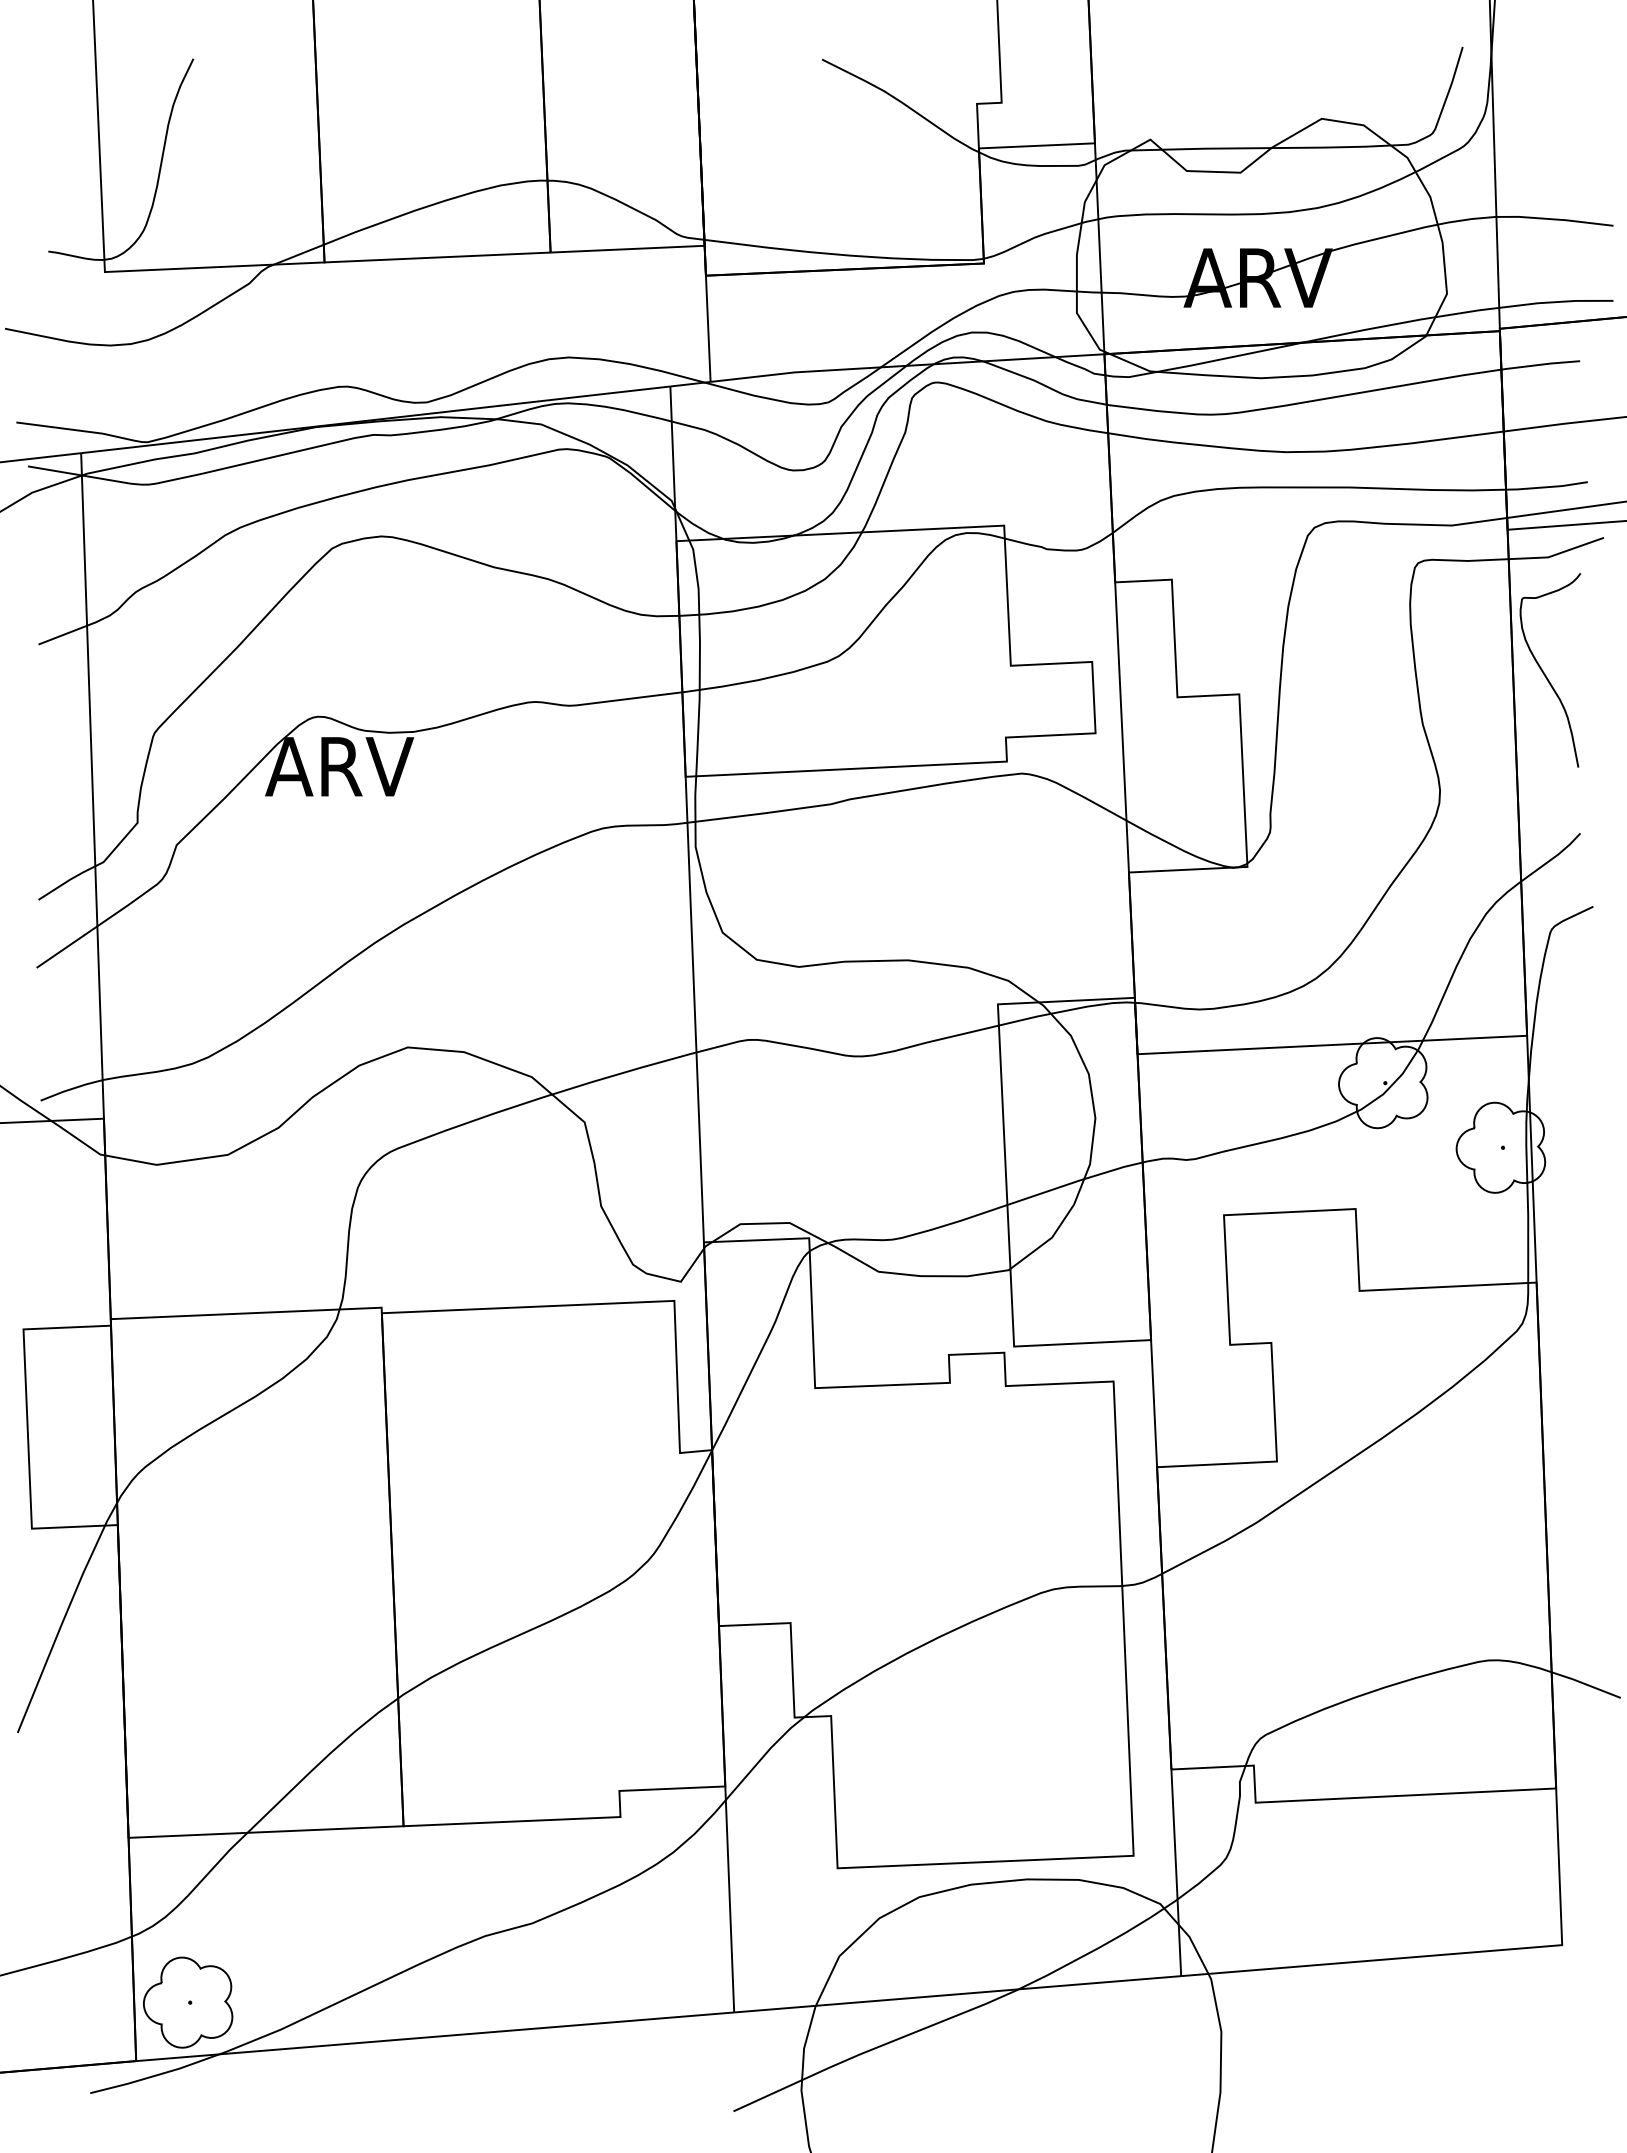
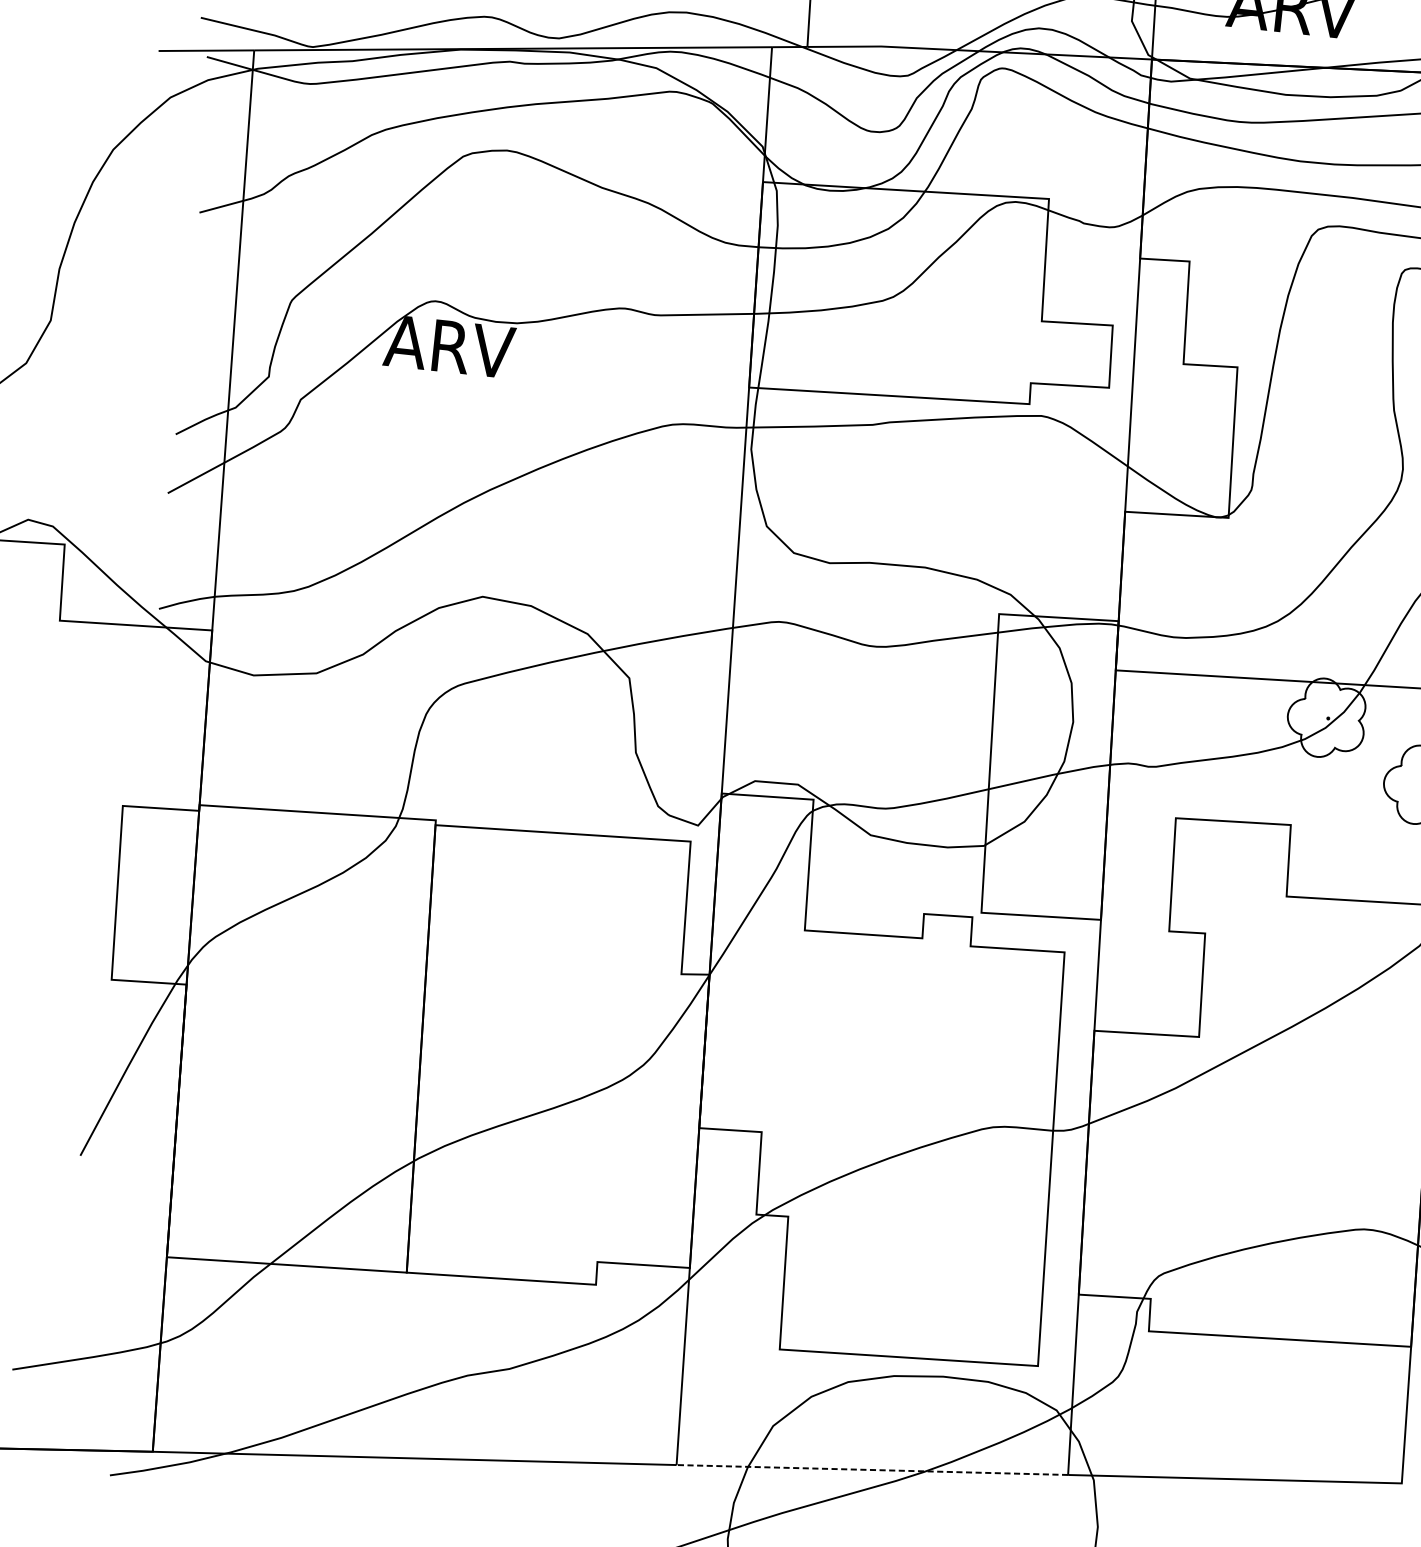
line: (957, 1994) -> (872, 1470), solid -> dashed
part: (188, 2002) -> (203, 1405), removed

